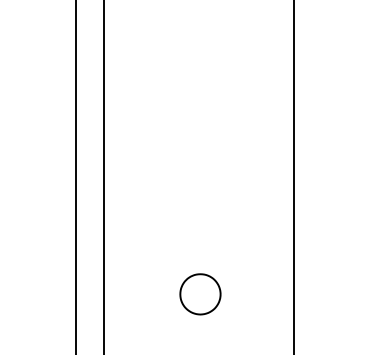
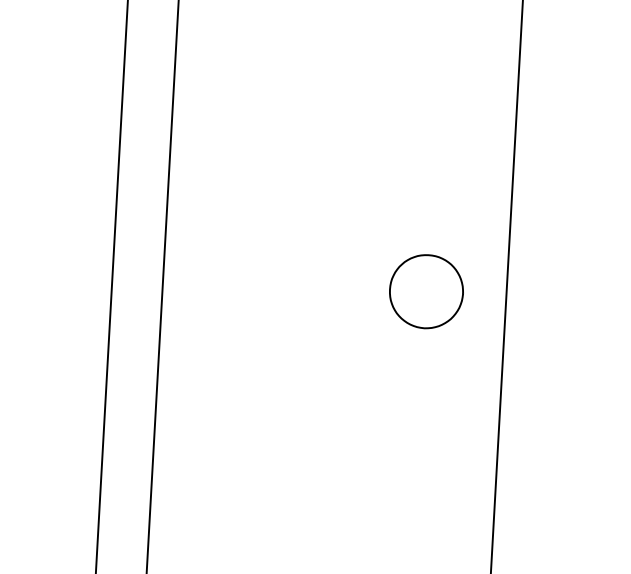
part: (200, 294) -> (426, 291), moved

